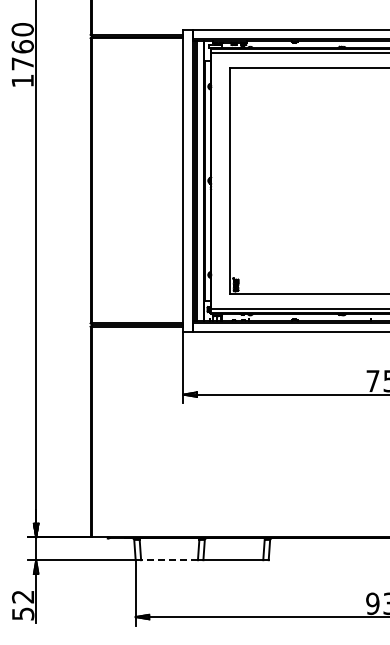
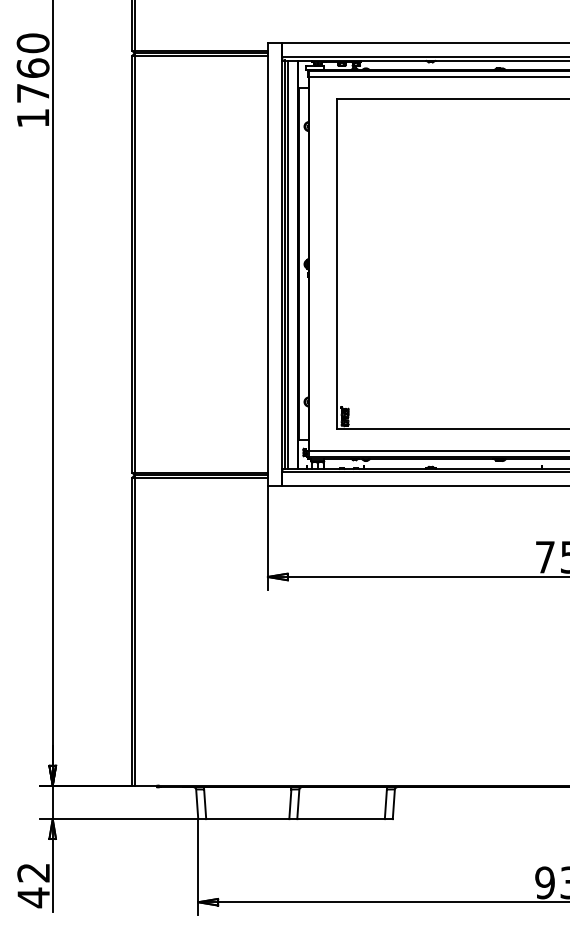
line: (169, 560) -> (247, 819), dashed -> solid
text: (23, 614) -> (34, 898), 52 -> 42

